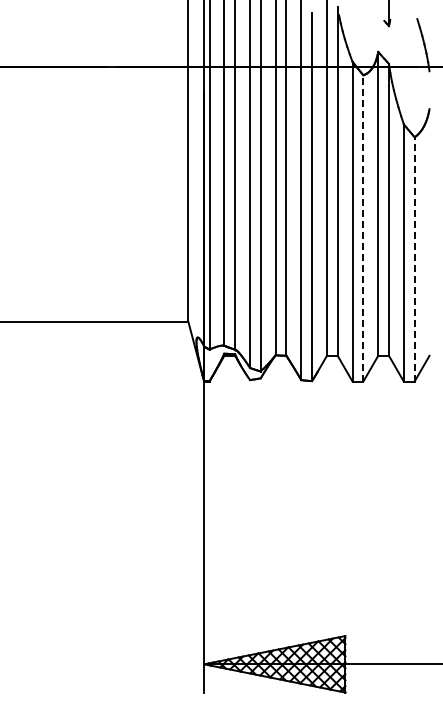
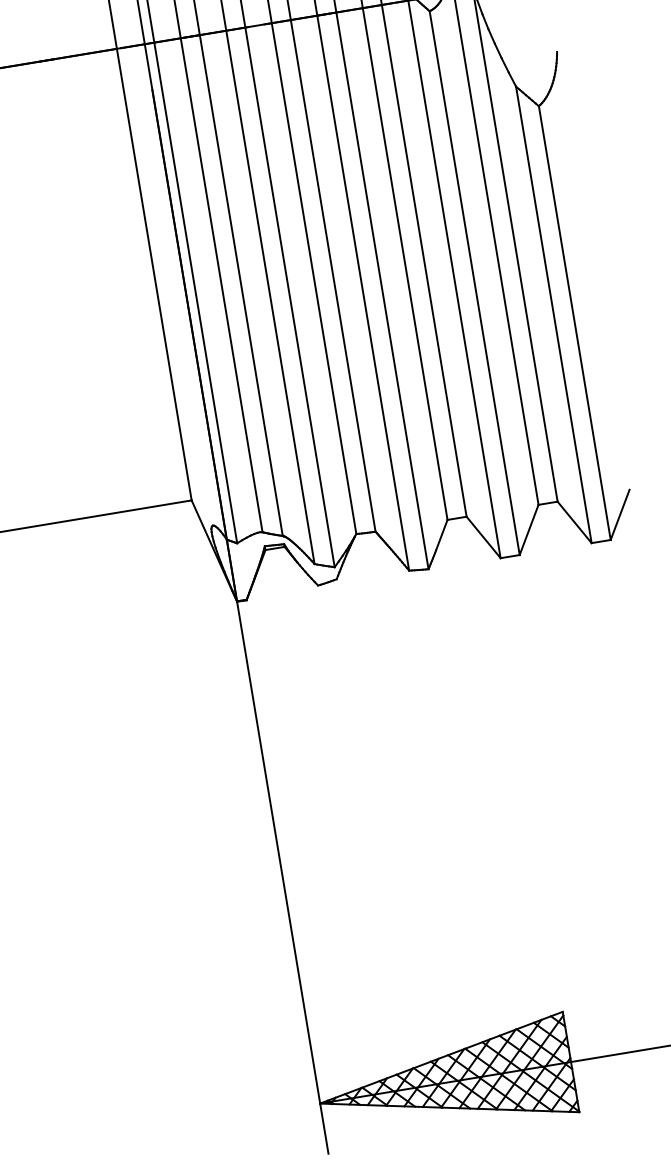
line: (363, 227) -> (474, 281), dashed -> solid
line: (414, 258) -> (574, 321), dashed -> solid

